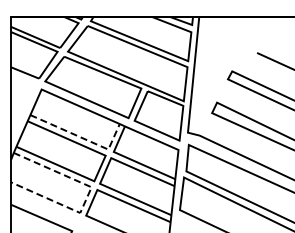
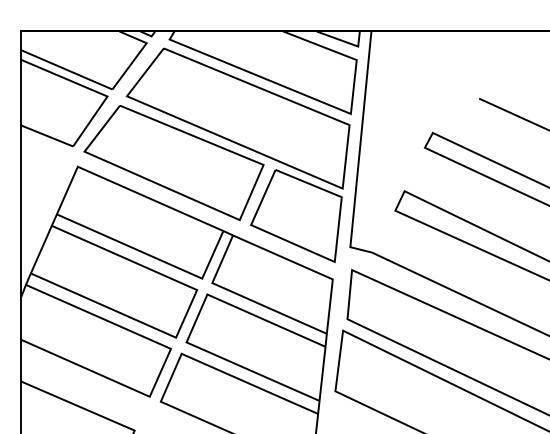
line: (83, 138) -> (155, 257), dashed -> solid
line: (87, 196) -> (163, 366), dashed -> solid

